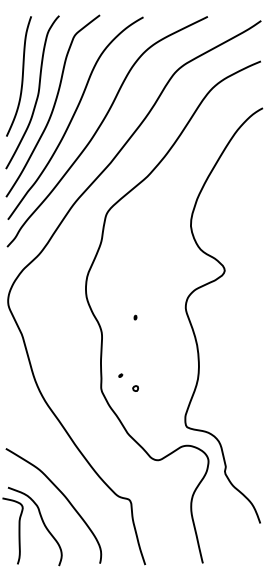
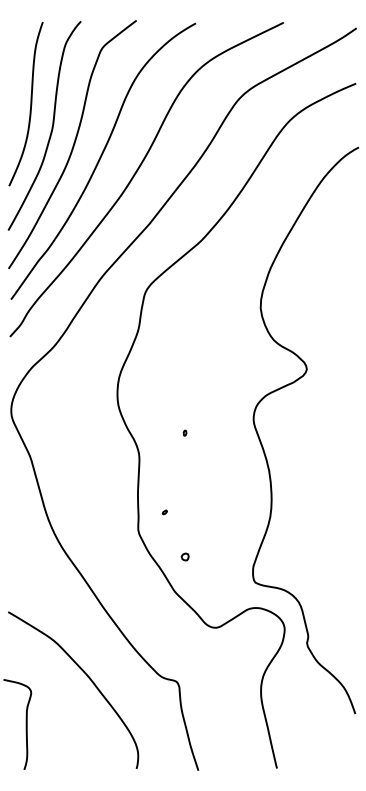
part: (135, 388) -> (184, 556), moved
curve: (42, 523) -> (58, 713), removed

